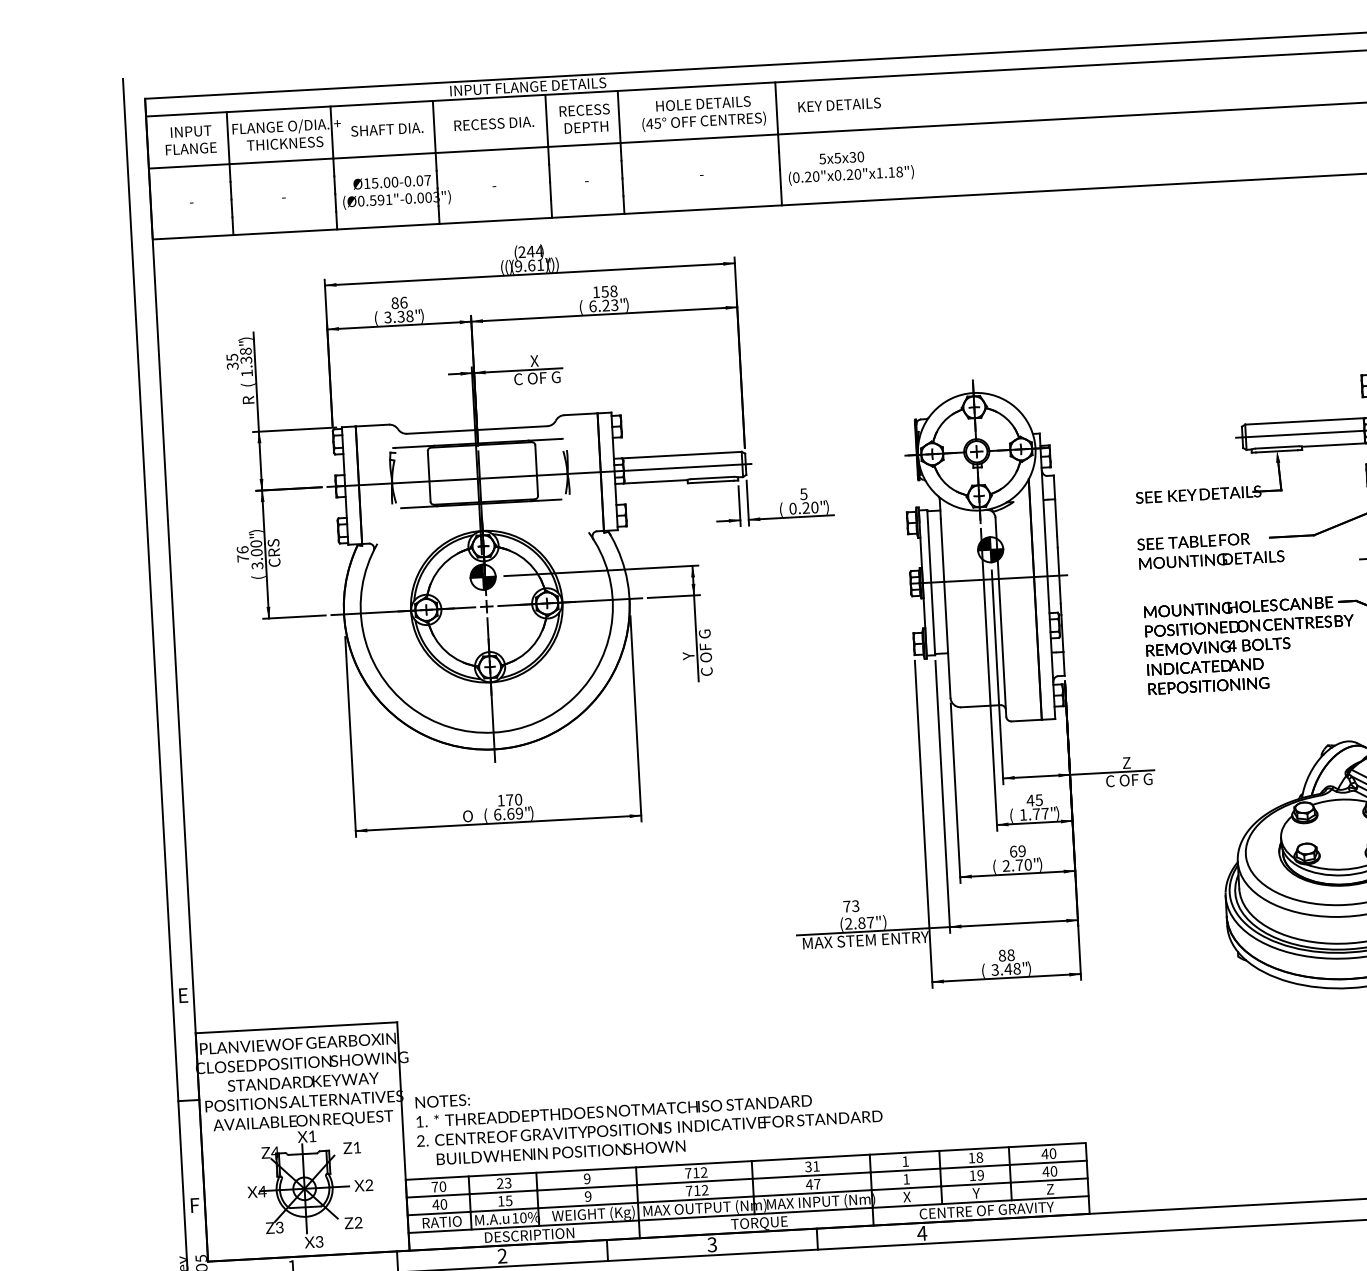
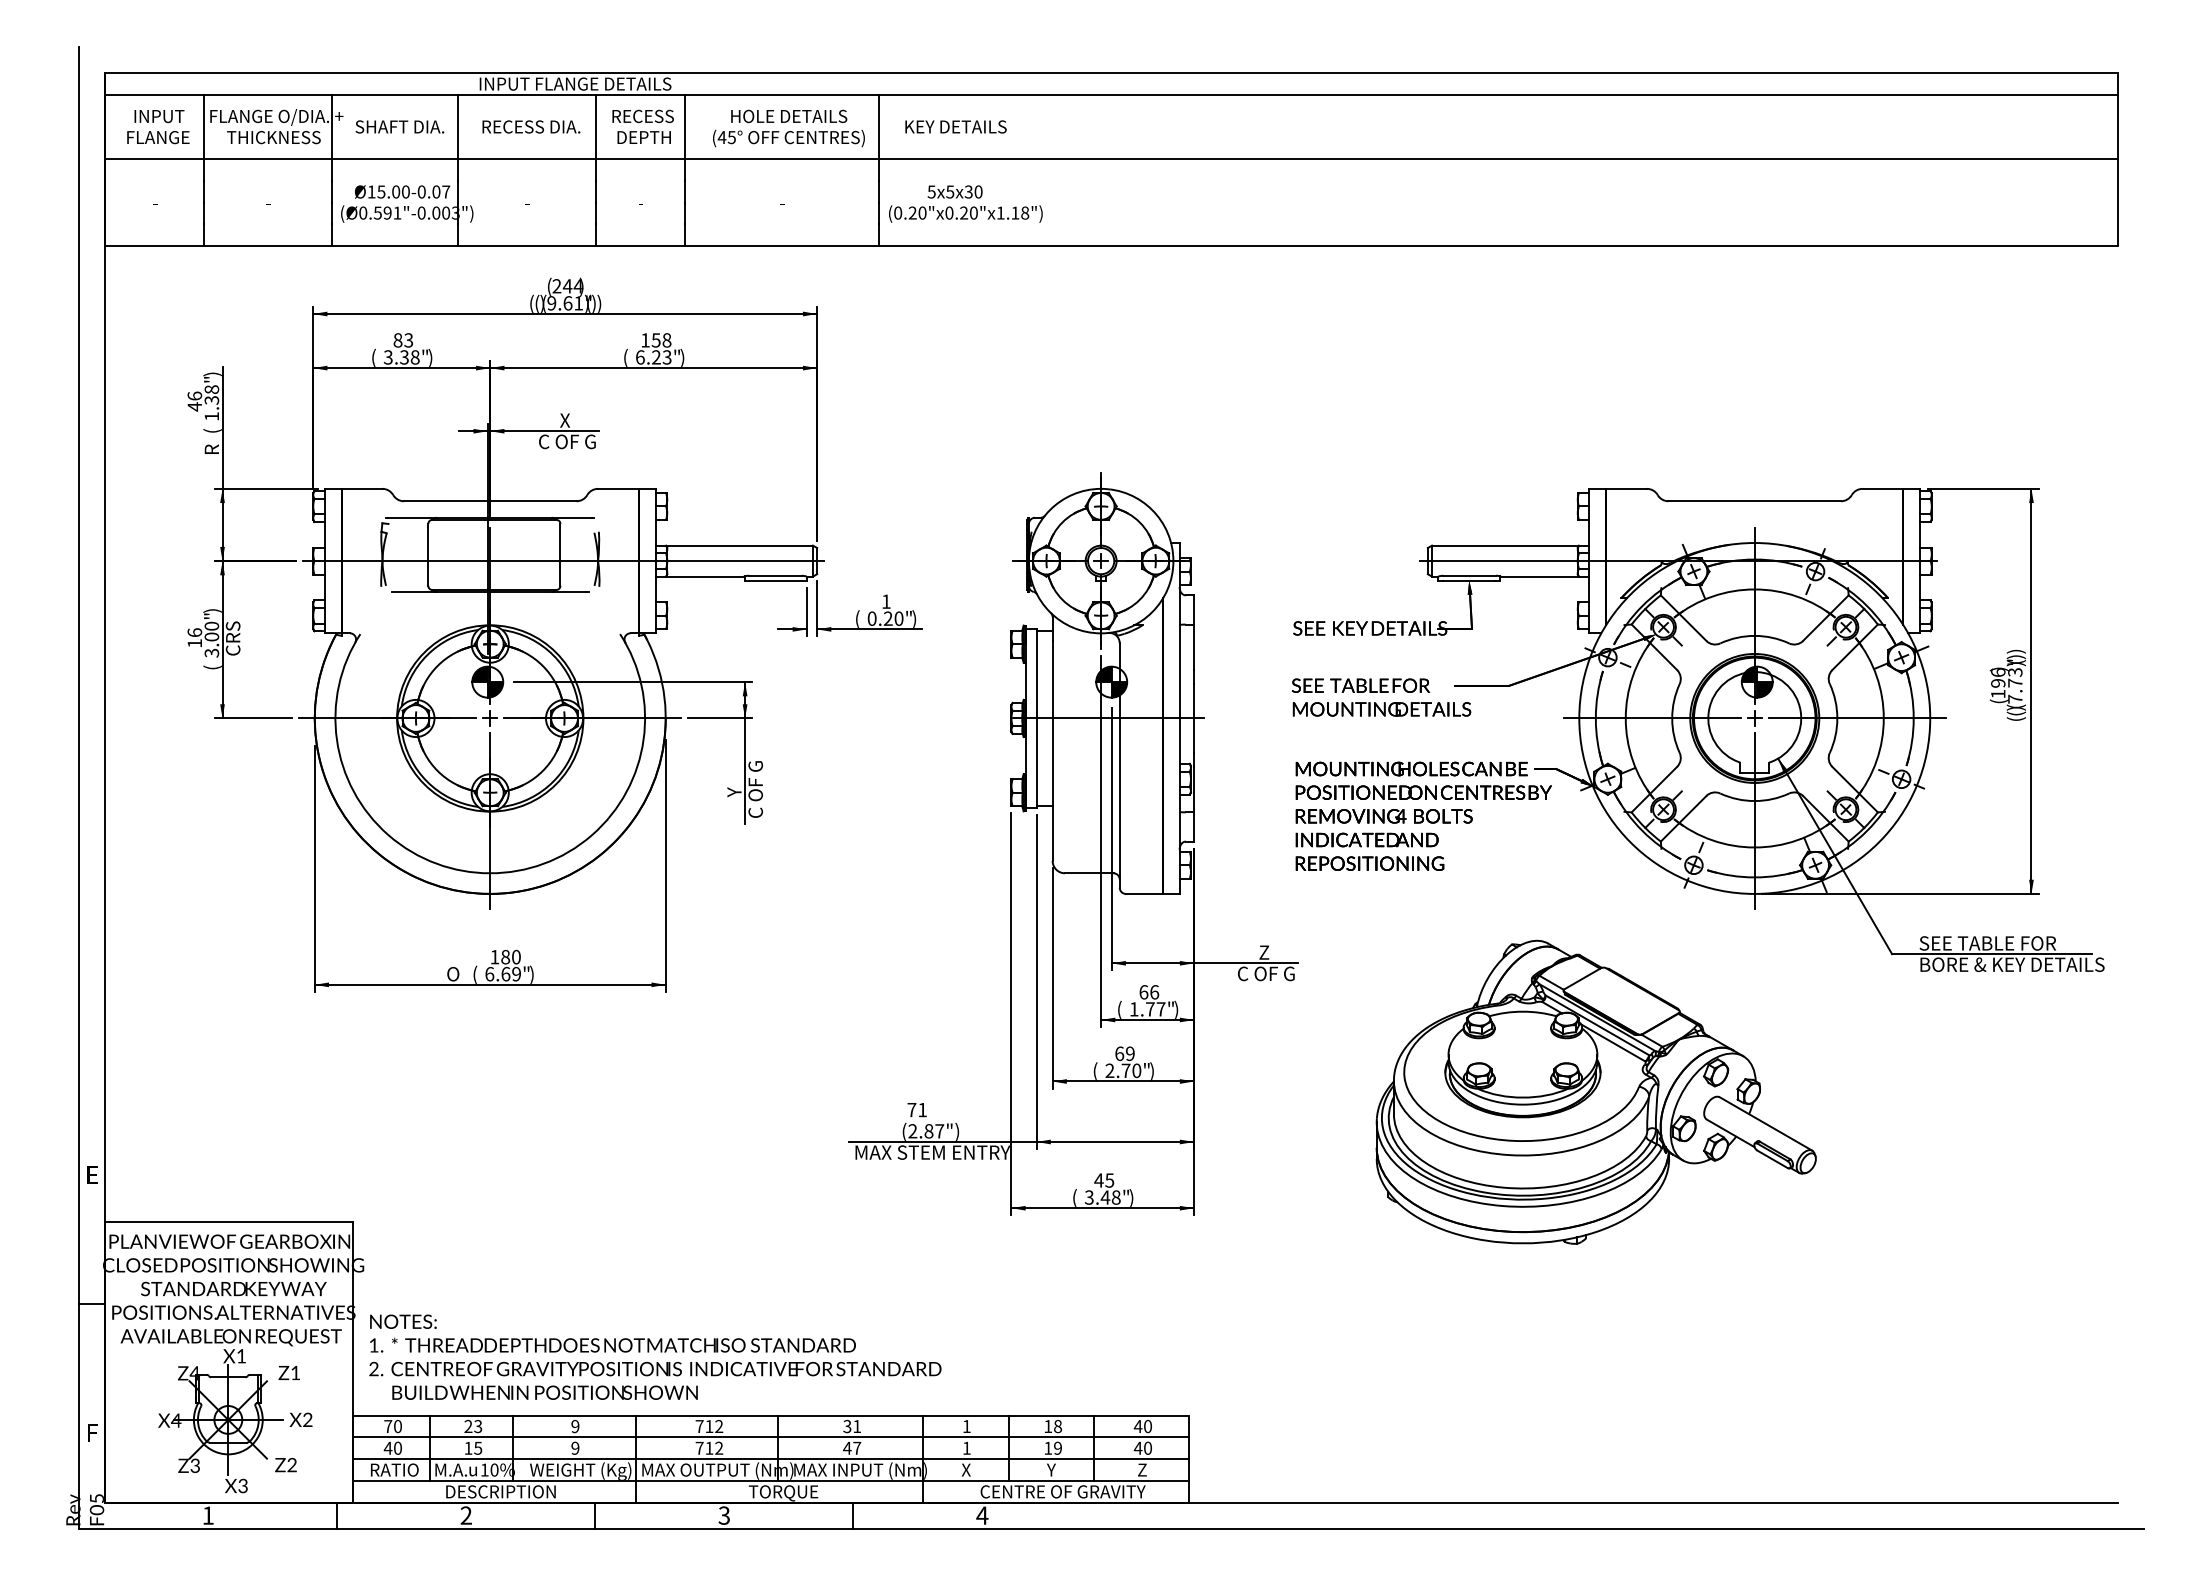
text: (403, 302) -> (408, 340), 86 -> 83
text: (232, 361) -> (194, 401), 35 -> 46
text: (803, 494) -> (885, 601), 5 -> 1
text: (242, 558) -> (194, 643), 76 -> 16
text: (509, 800) -> (505, 957), 170 -> 180
text: (1035, 800) -> (1149, 992), 45 -> 66
text: (855, 905) -> (922, 1109), 73 -> 71
text: (1006, 955) -> (1104, 1180), 88 -> 45

